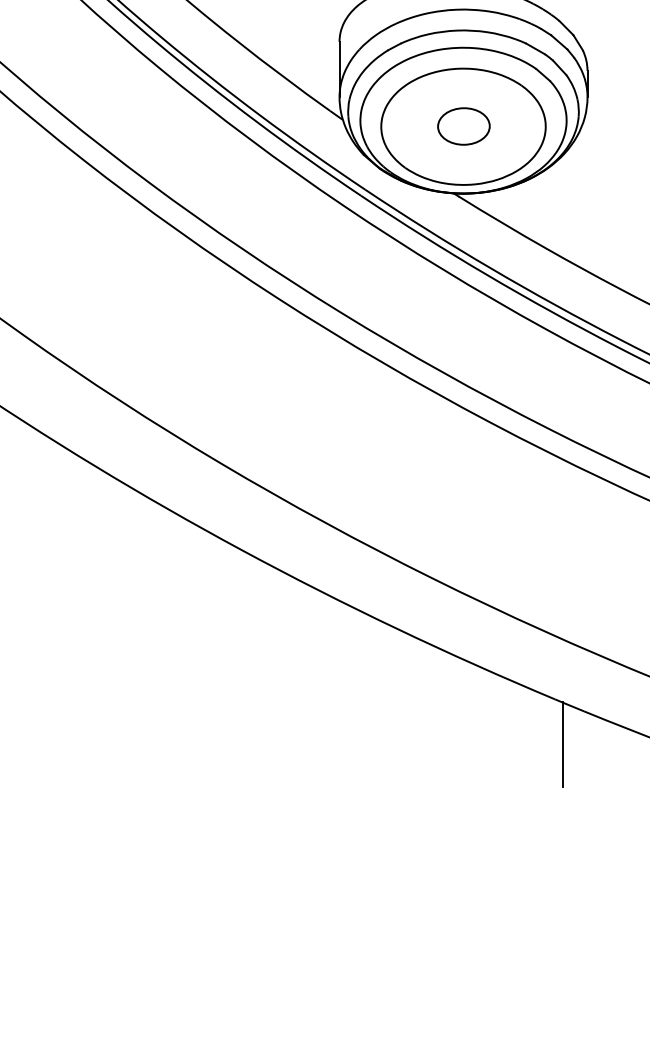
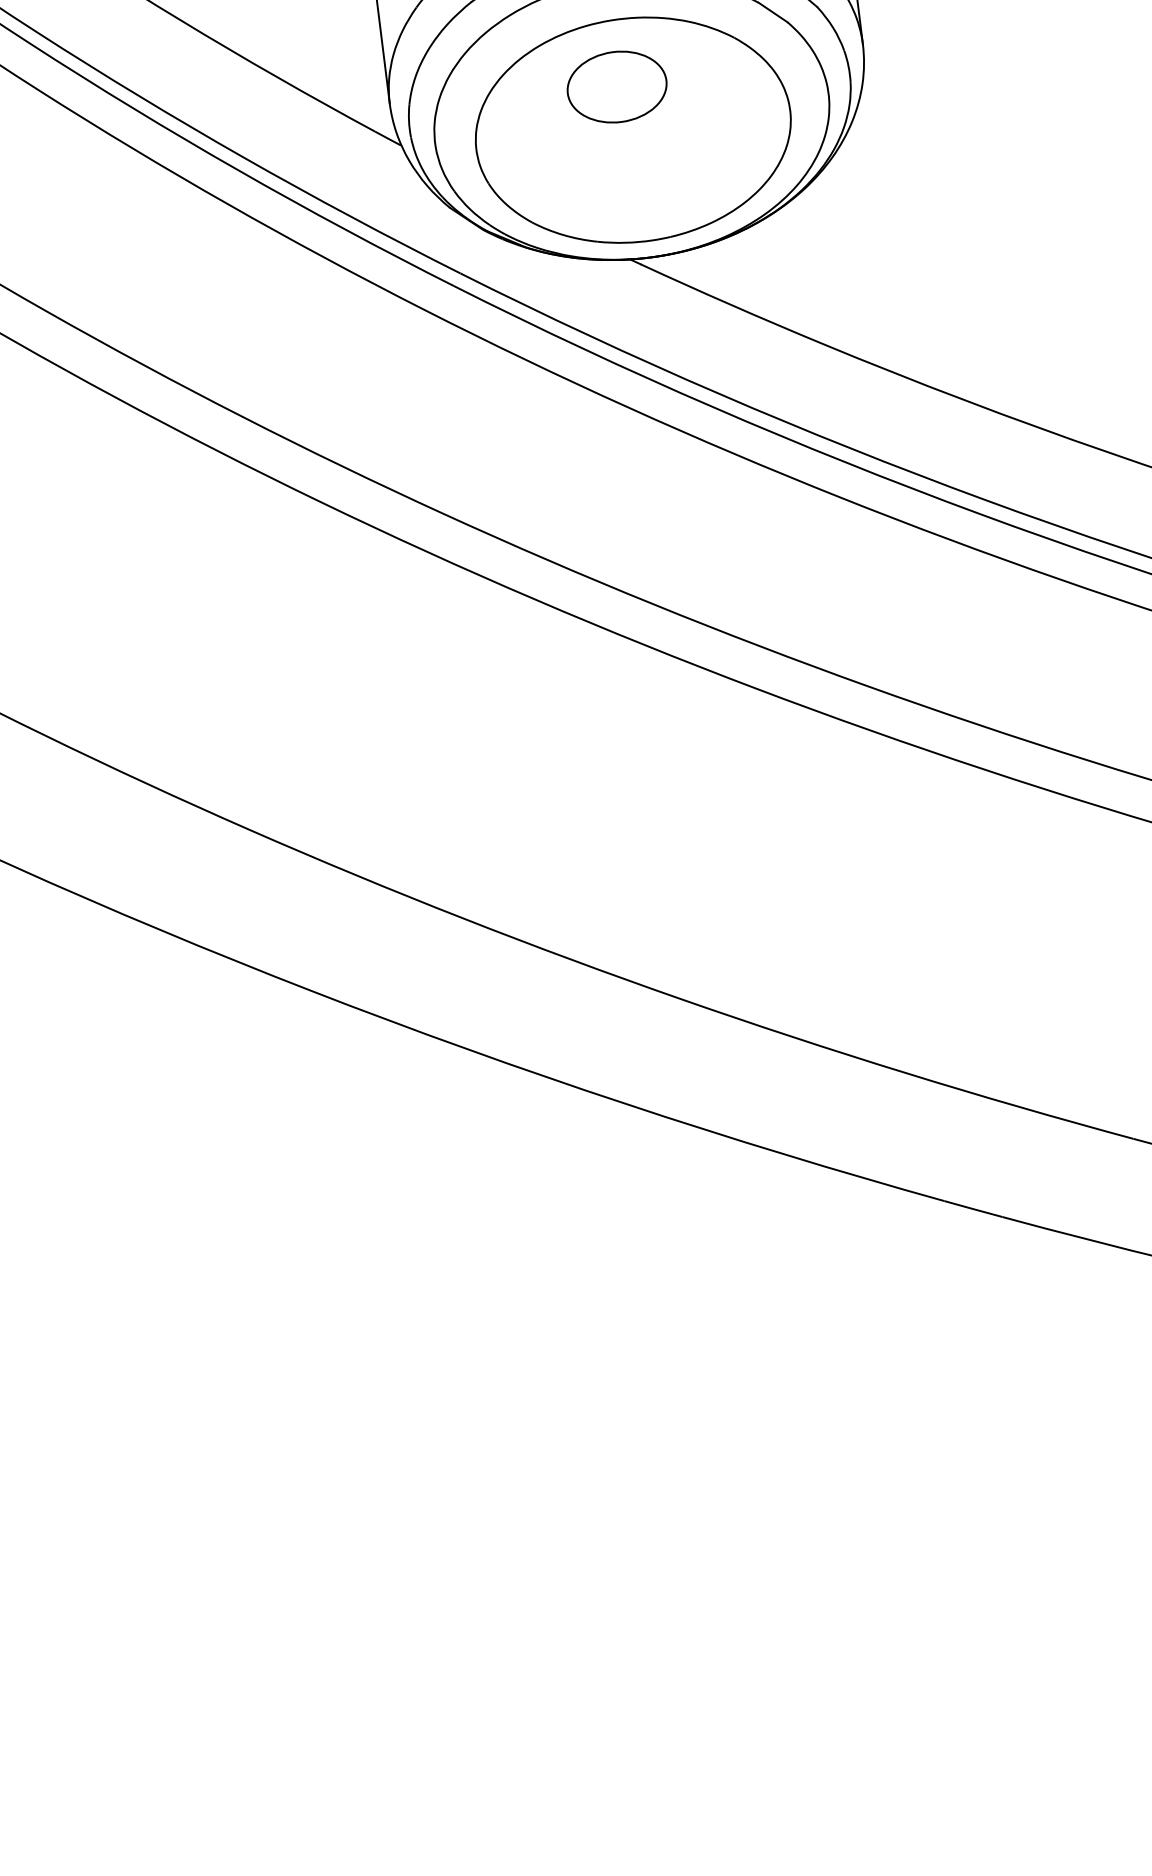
part: (463, 126) -> (616, 87), moved
line: (563, 744) -> (970, 1285), removed

